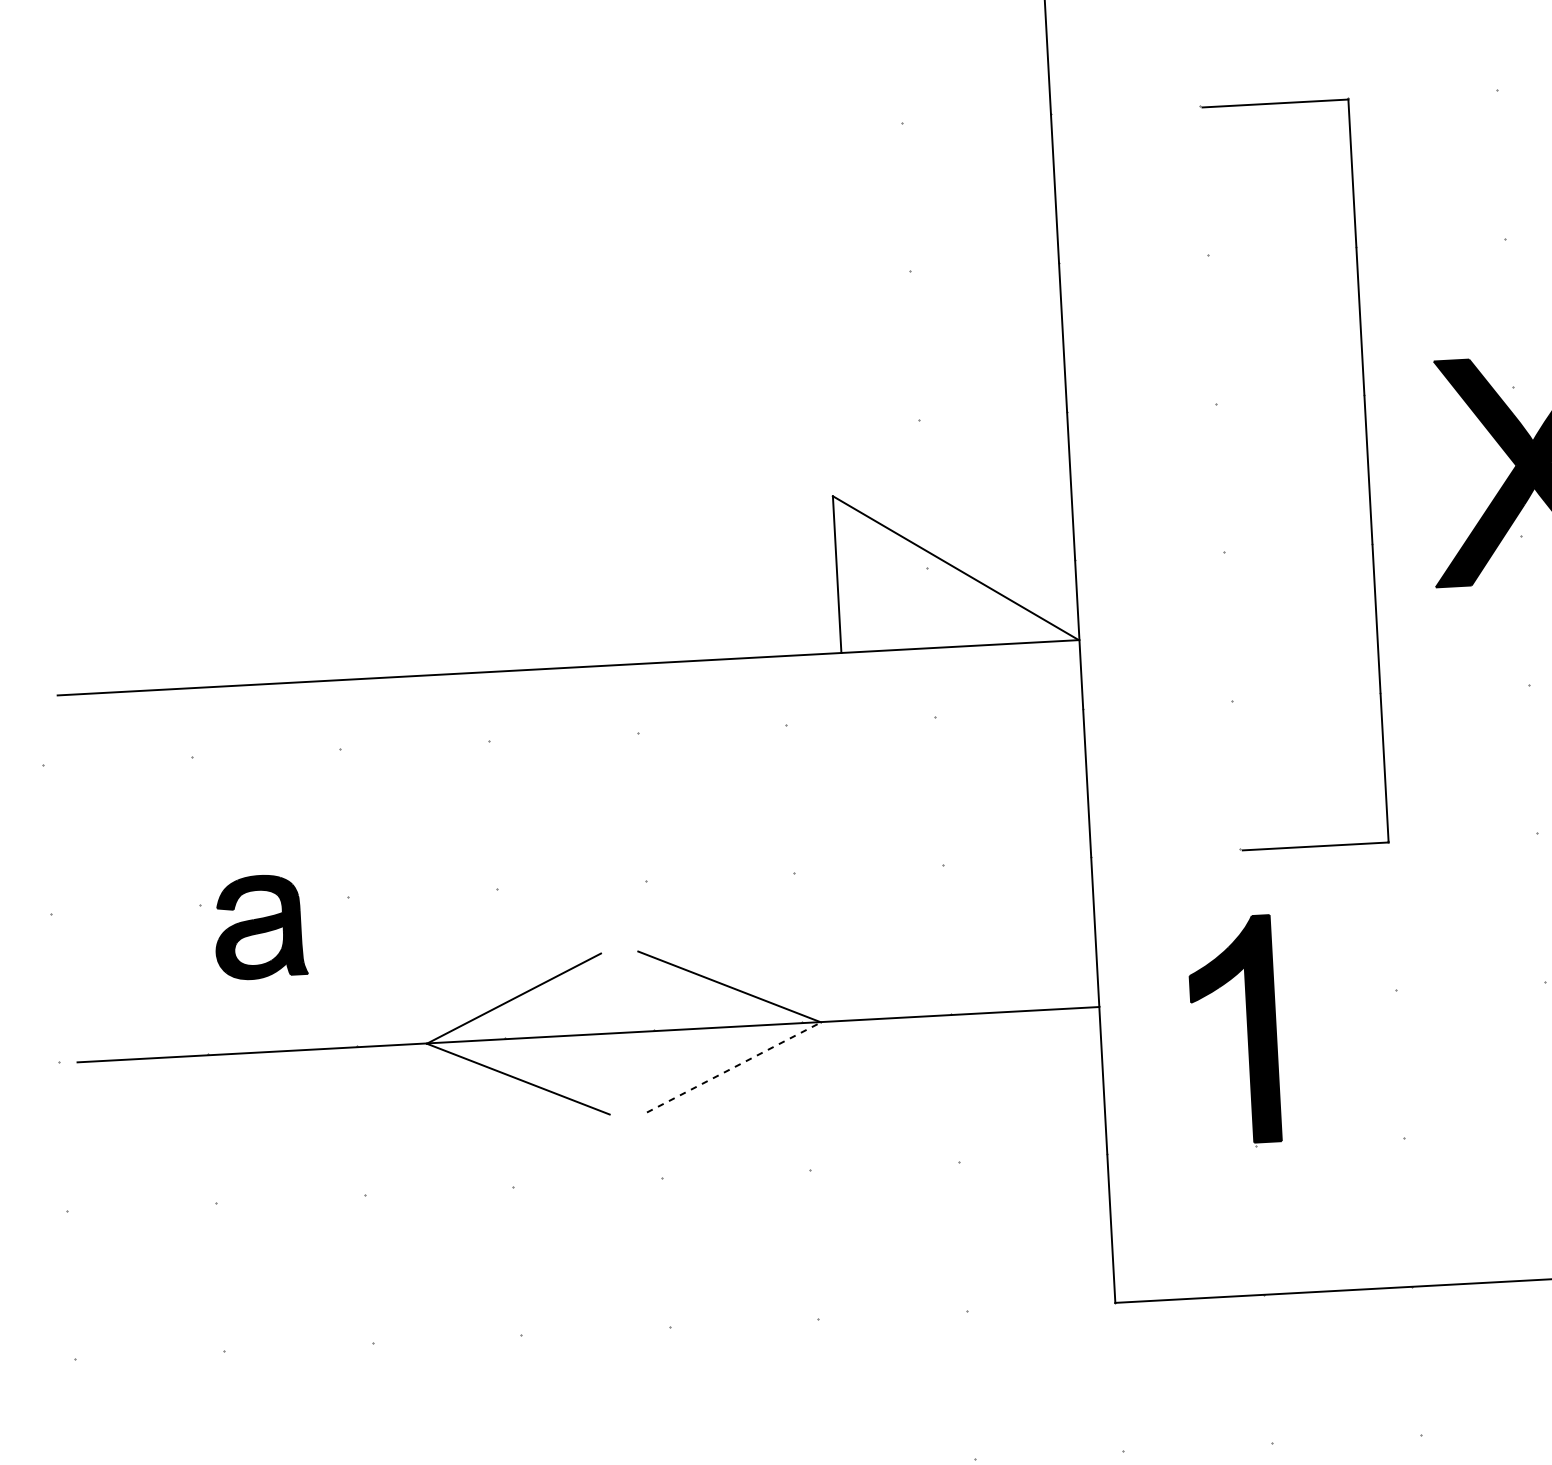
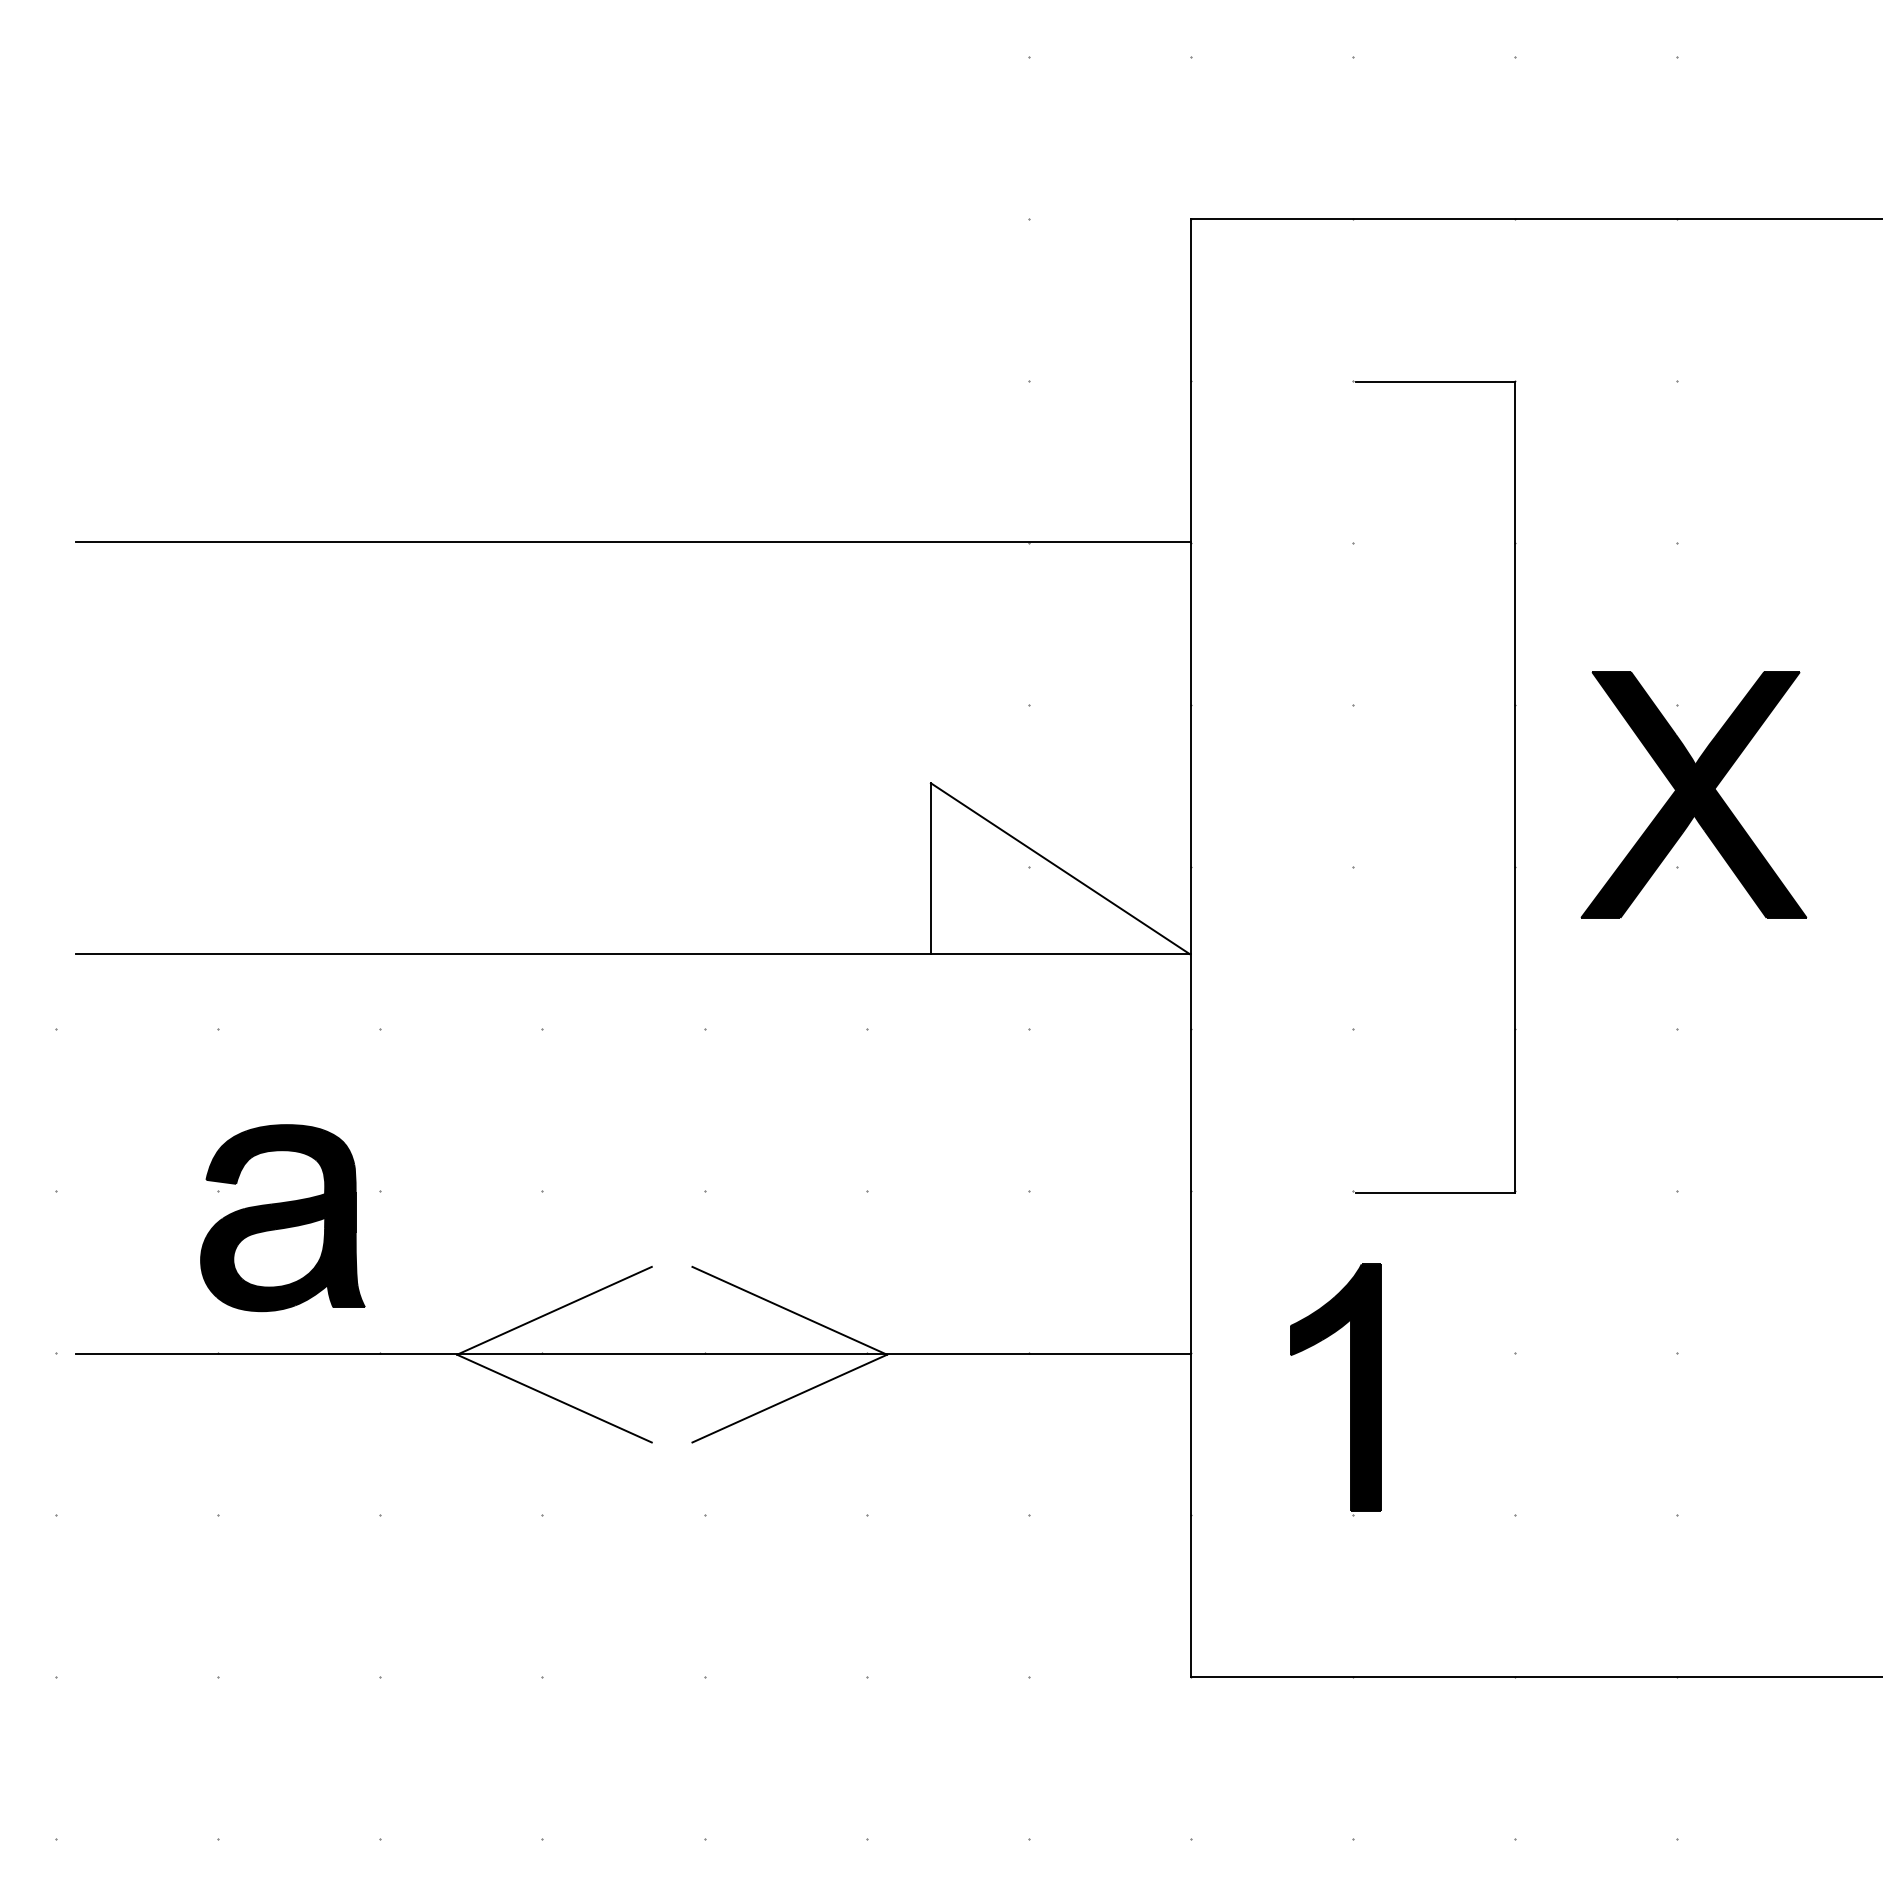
line: (548, 289) -> (633, 541), added
part: (260, 927) -> (282, 1218), size x1.67
line: (733, 1067) -> (789, 1398), dashed -> solid

